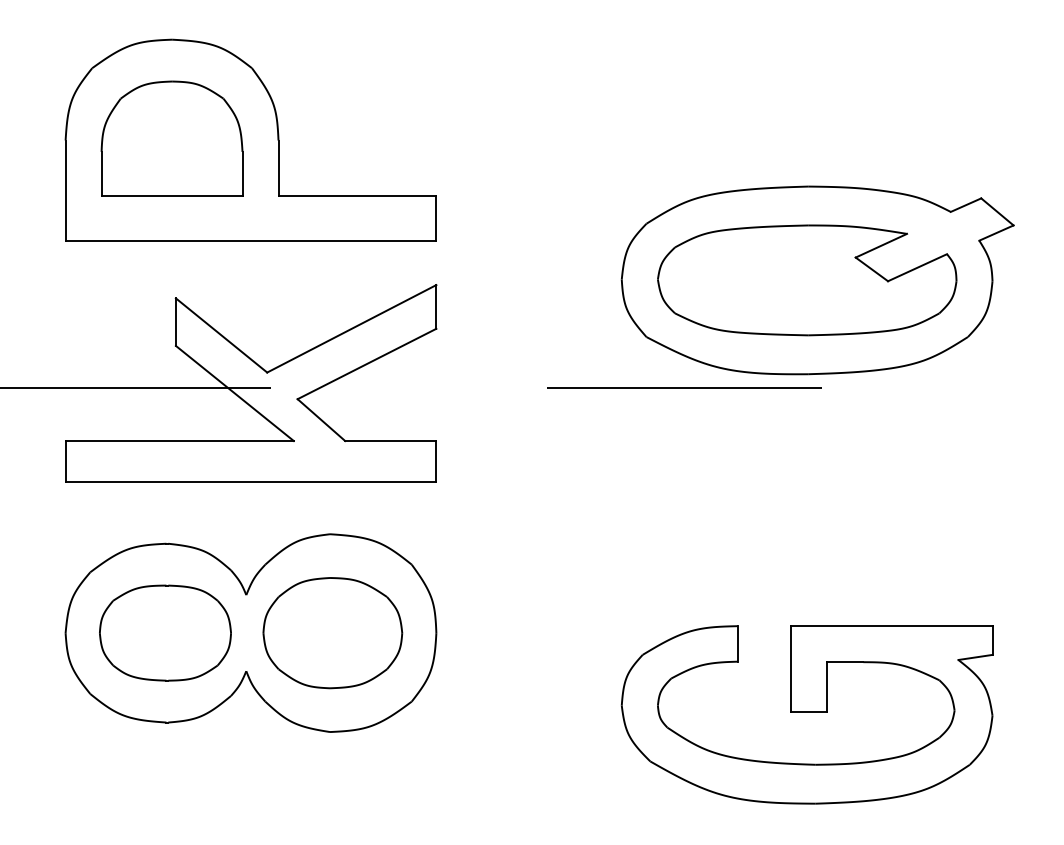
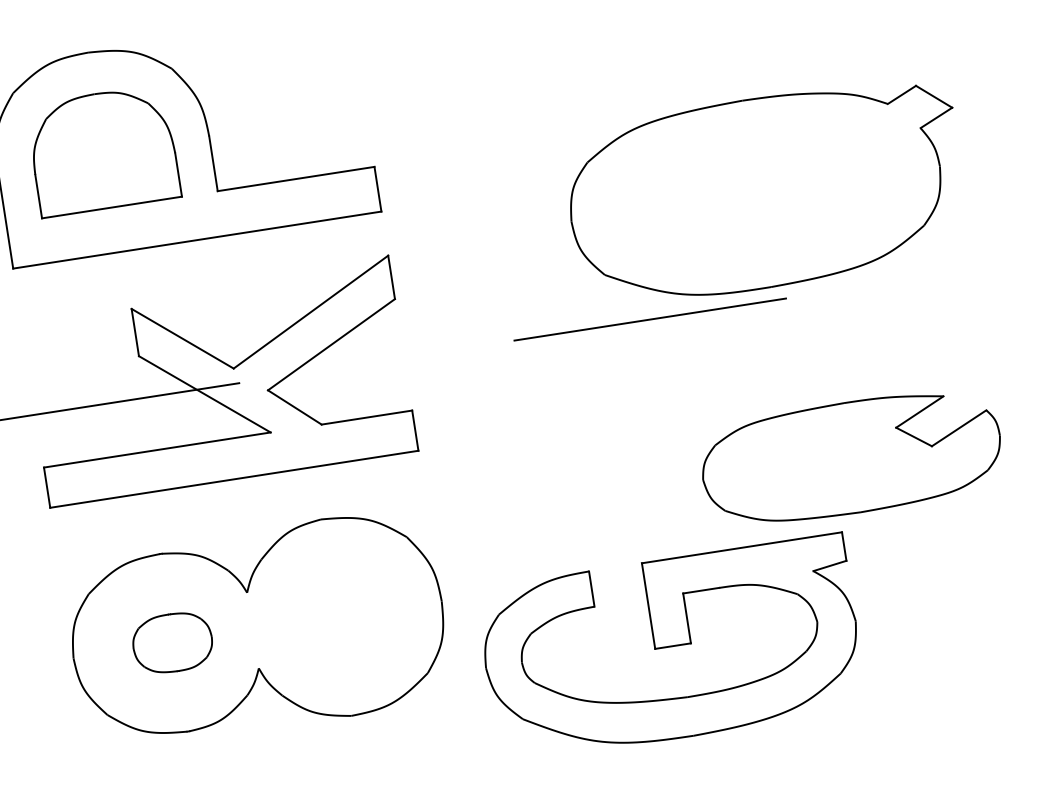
part: (807, 280) -> (851, 457), moved
part: (165, 632) -> (172, 642), size x0.6
part: (332, 633) -> (338, 617), removed
part: (806, 714) -> (670, 648), moved

